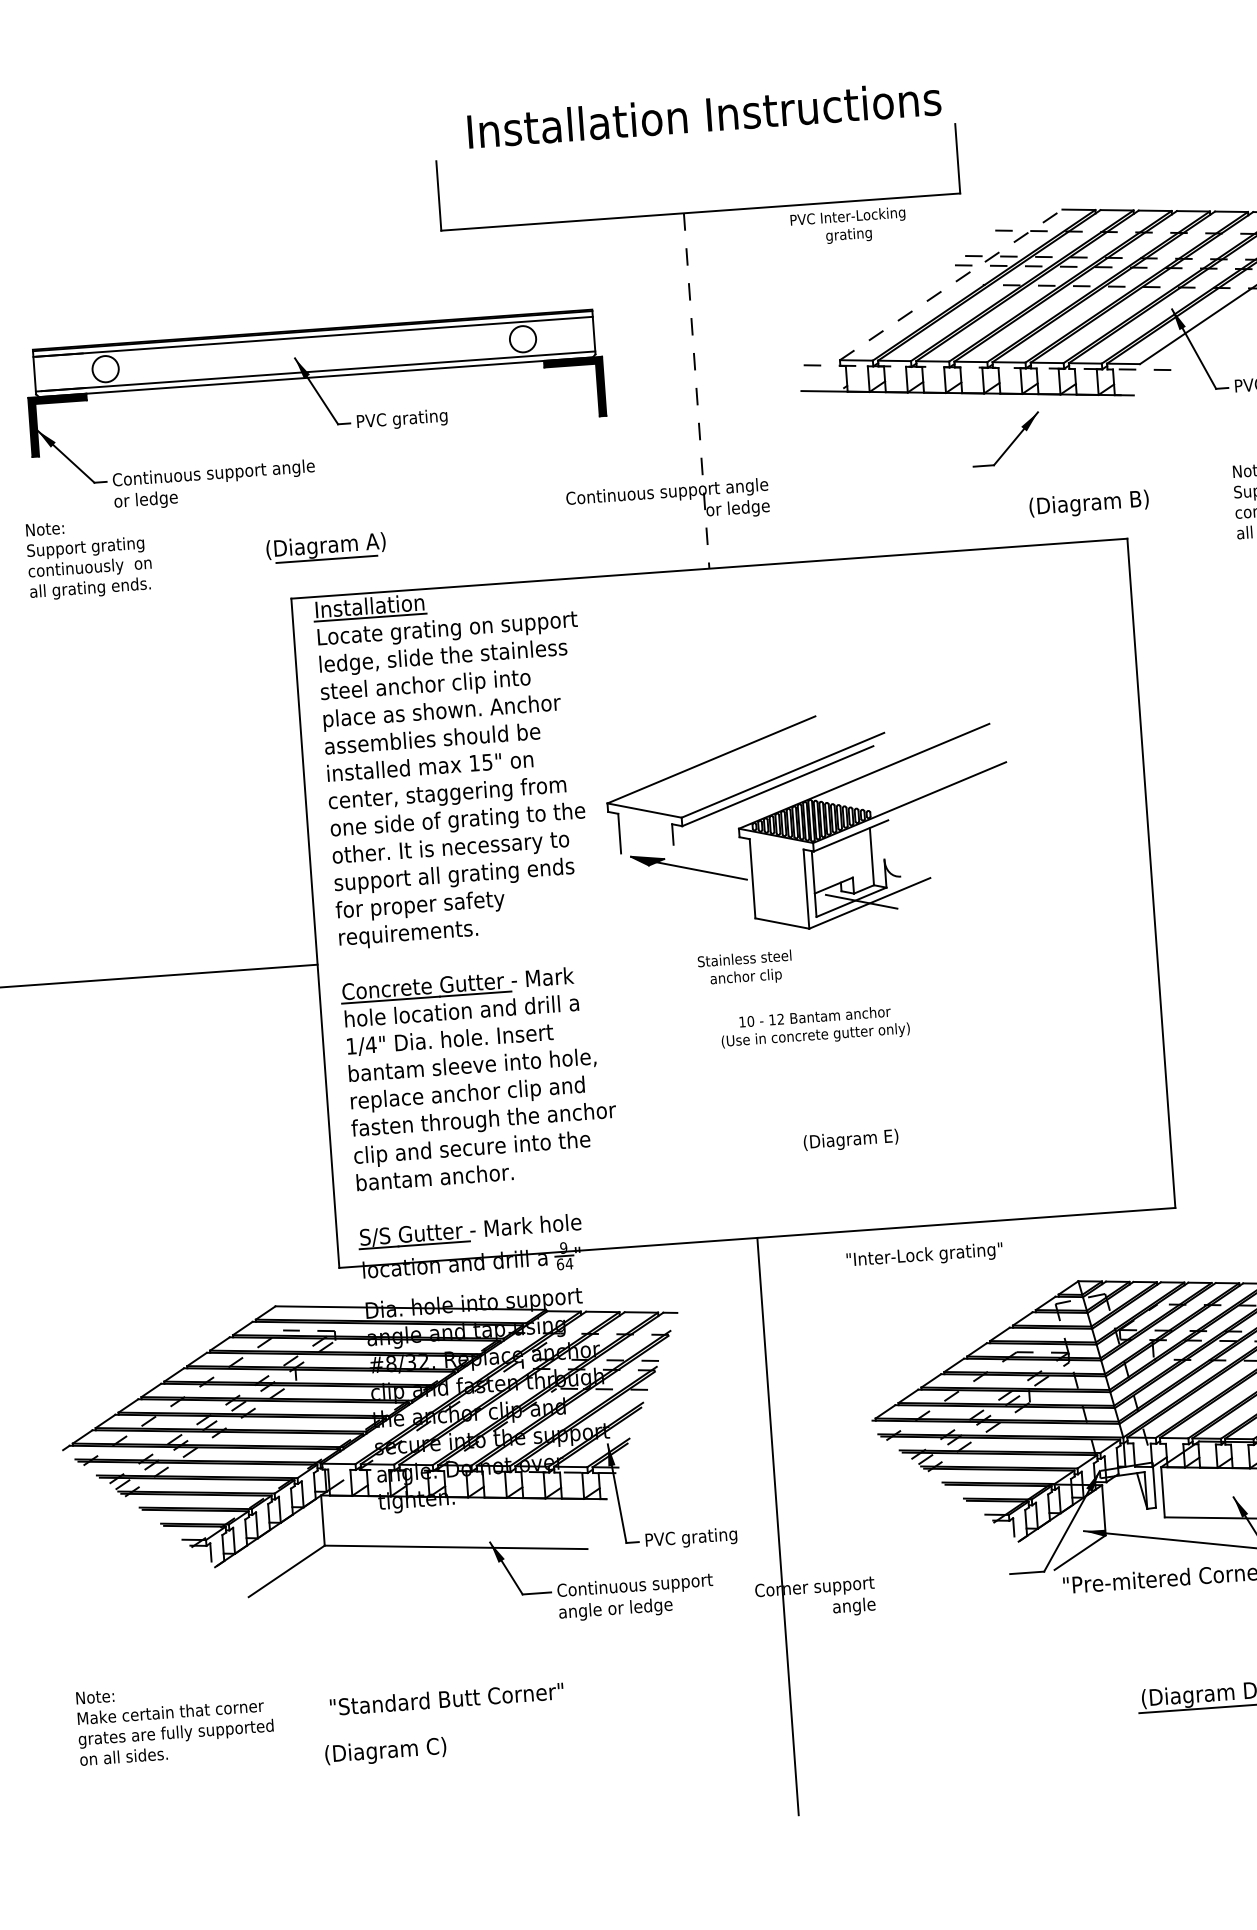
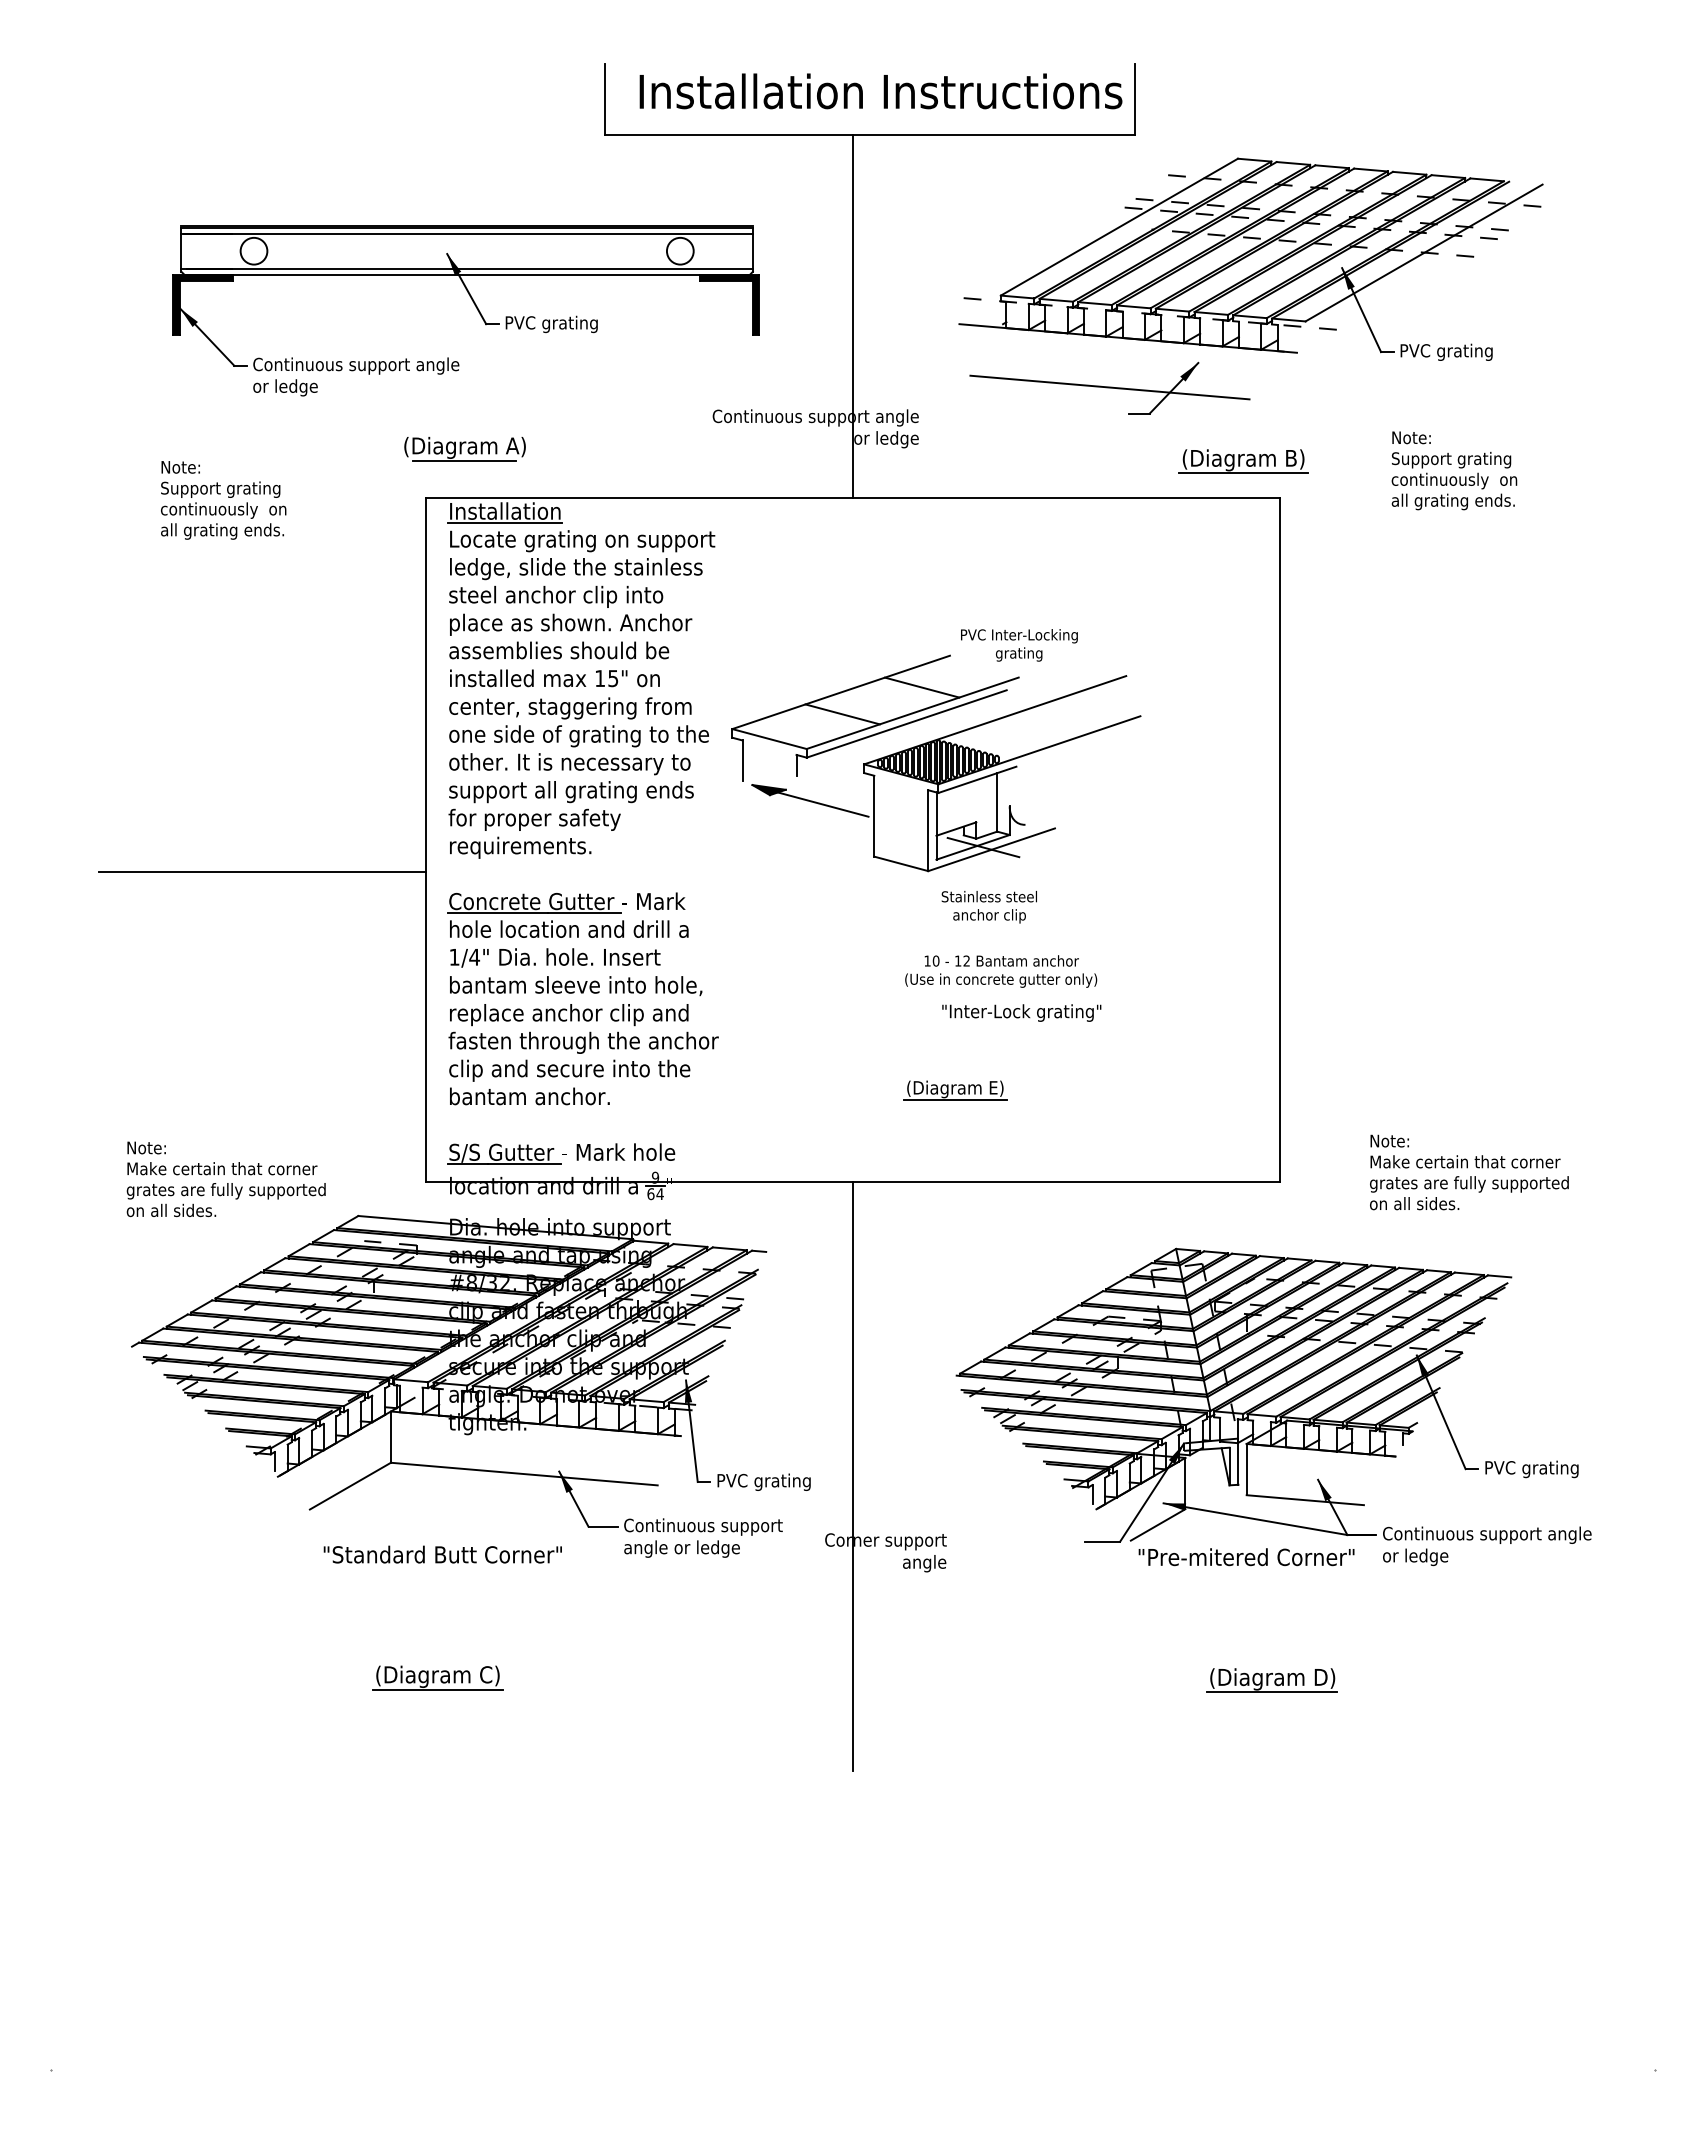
text: (703, 114) -> (880, 91), moved
text: (848, 226) -> (1019, 645), moved
line: (951, 285) -> (1119, 227), dashed -> solid
line: (697, 391) -> (853, 316), dashed -> solid
line: (952, 442) -> (1109, 387), added
line: (1089, 517) -> (1243, 473), added
text: (89, 558) -> (223, 500), moved
line: (789, 749) -> (921, 687), added
line: (714, 781) -> (842, 714), added
text: (744, 969) -> (988, 907), moved
text: (815, 1027) -> (1001, 971), moved
line: (851, 1150) -> (955, 1099), added
text: (924, 1255) -> (1021, 1012), moved
text: (446, 1699) -> (442, 1554), moved
text: (174, 1722) -> (225, 1179), moved
line: (386, 1764) -> (437, 1689), added

